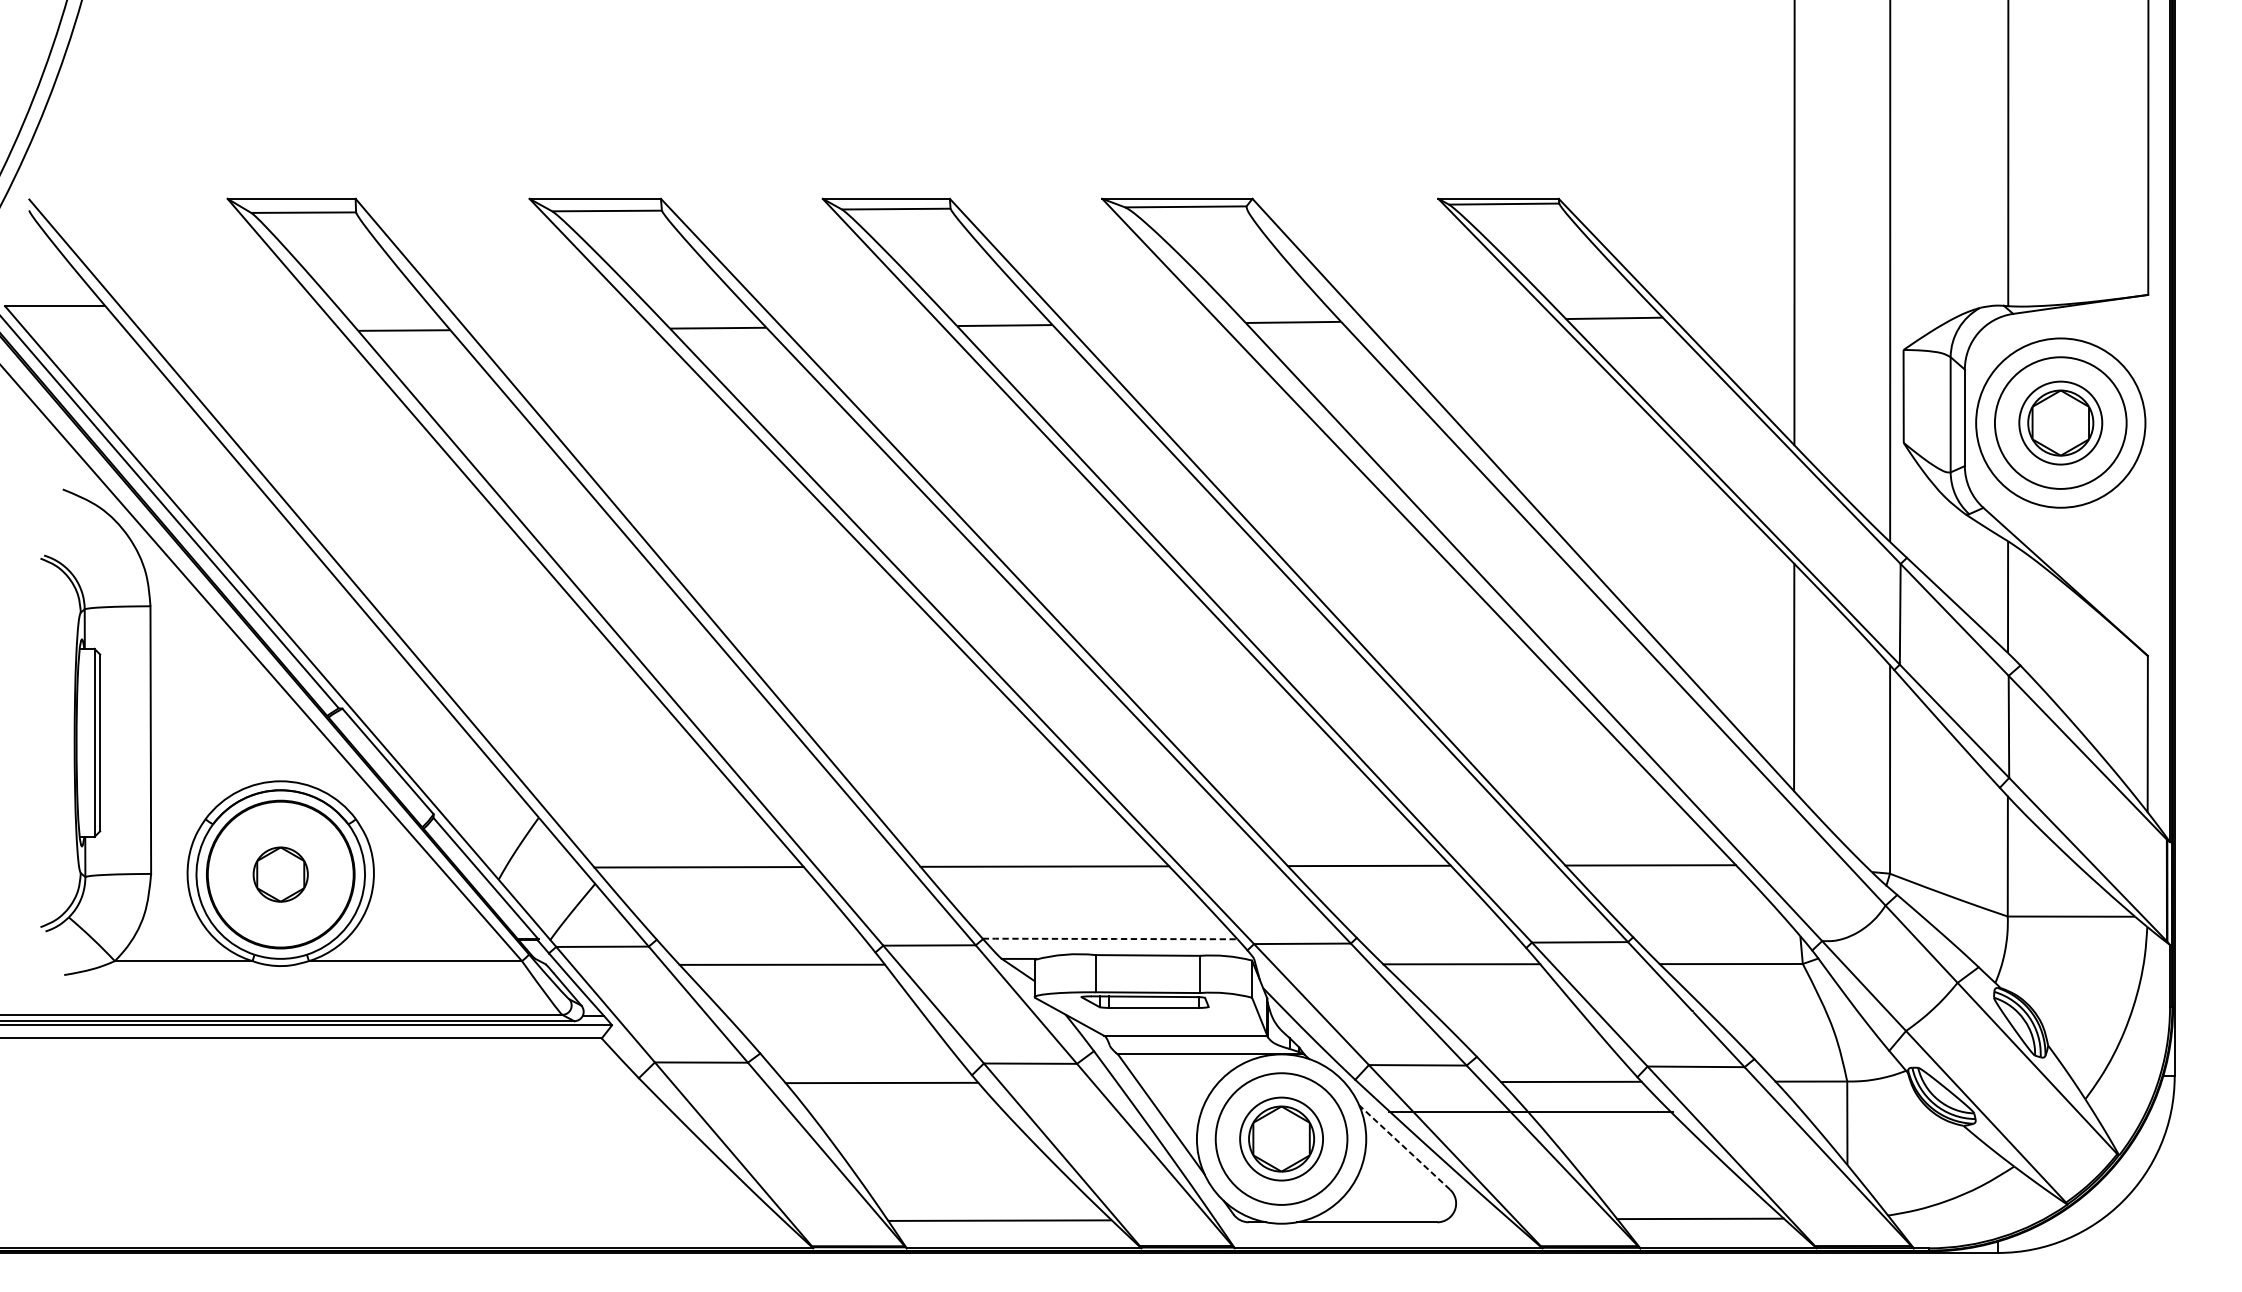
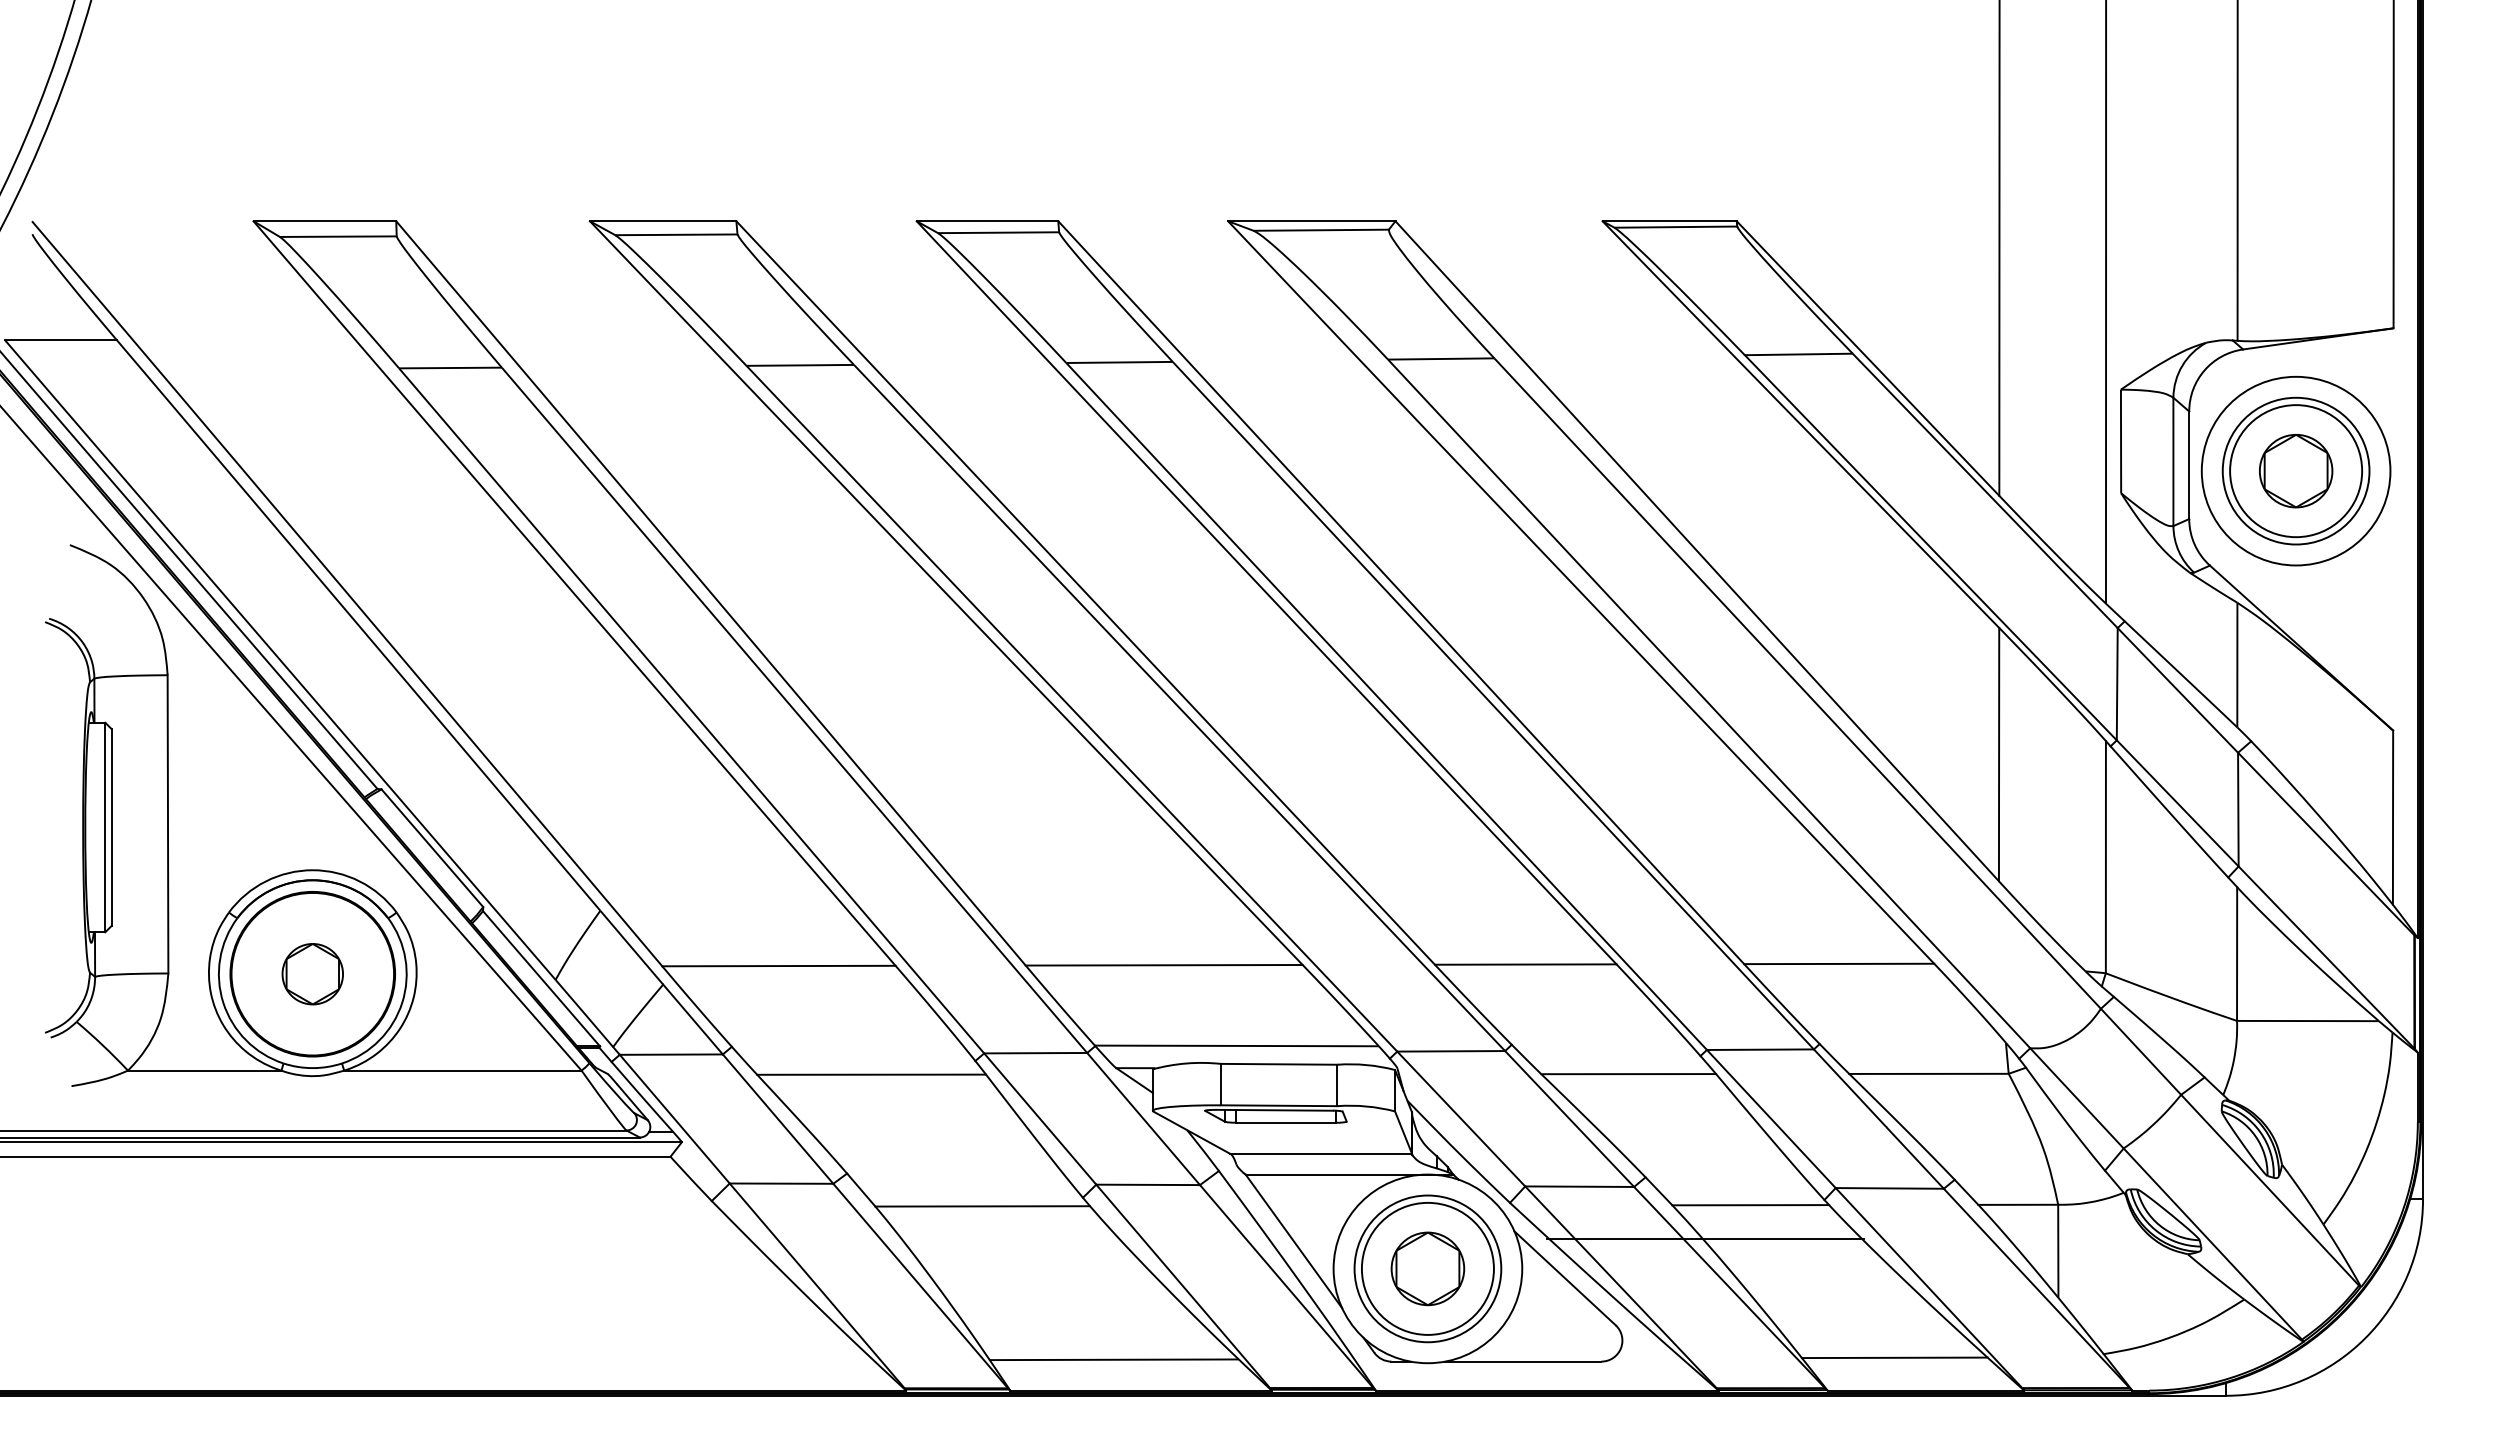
circle: (2061, 423) -> (2296, 471), size x1.43
line: (1109, 938) -> (1236, 1045), dashed -> solid
circle: (1281, 1138) -> (1427, 1268), size x1.43
line: (1404, 1146) -> (1564, 1277), dashed -> solid

